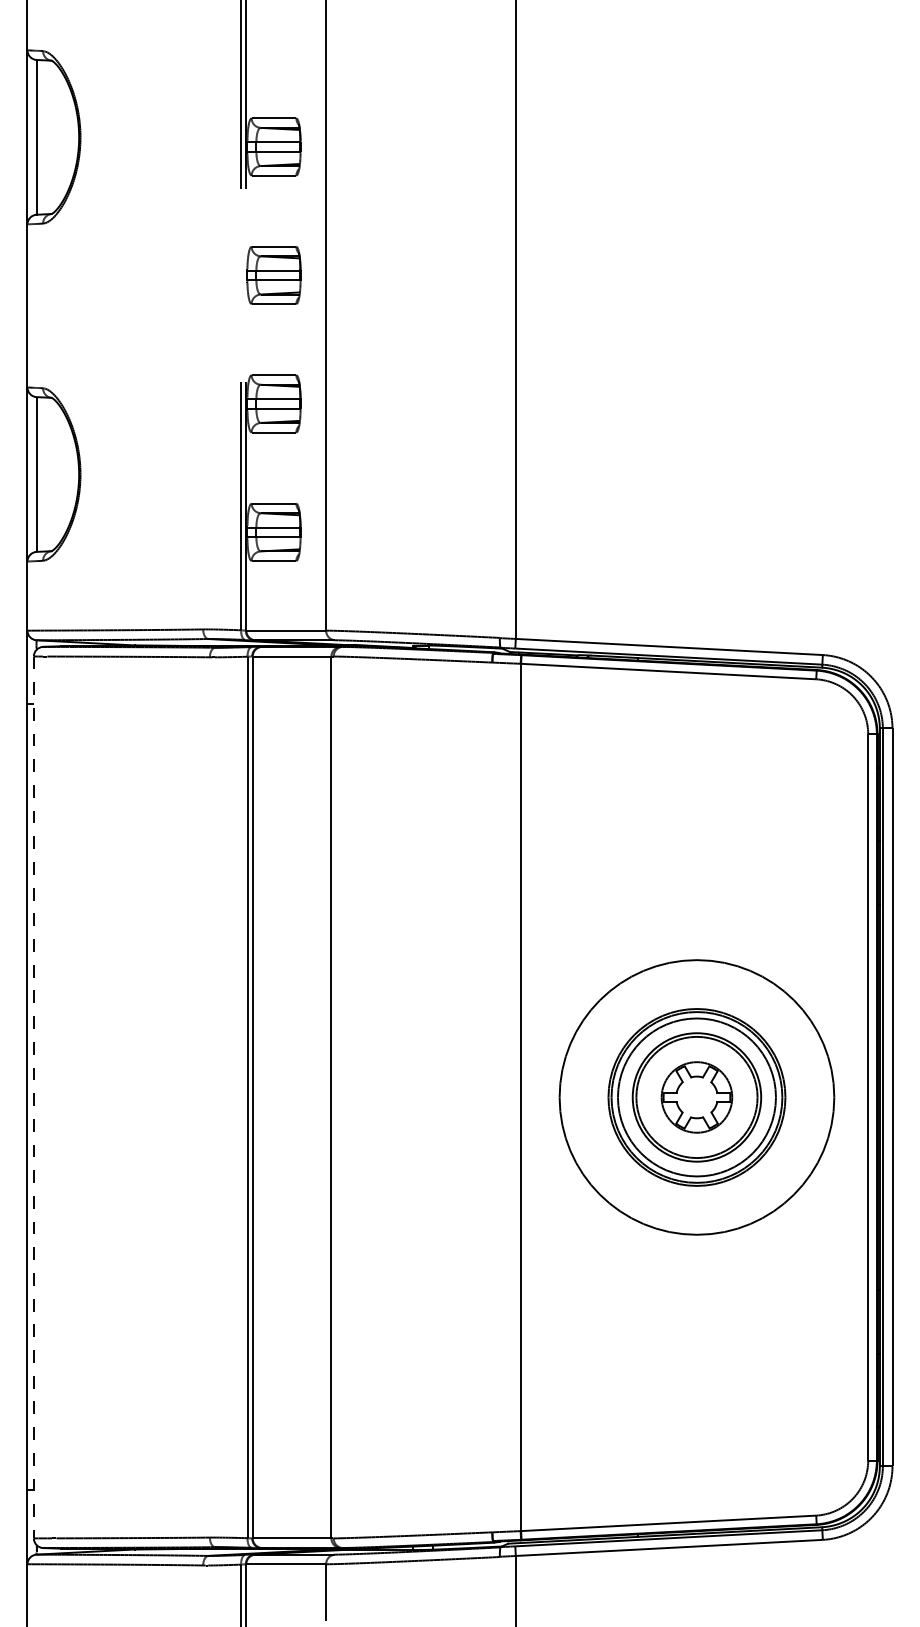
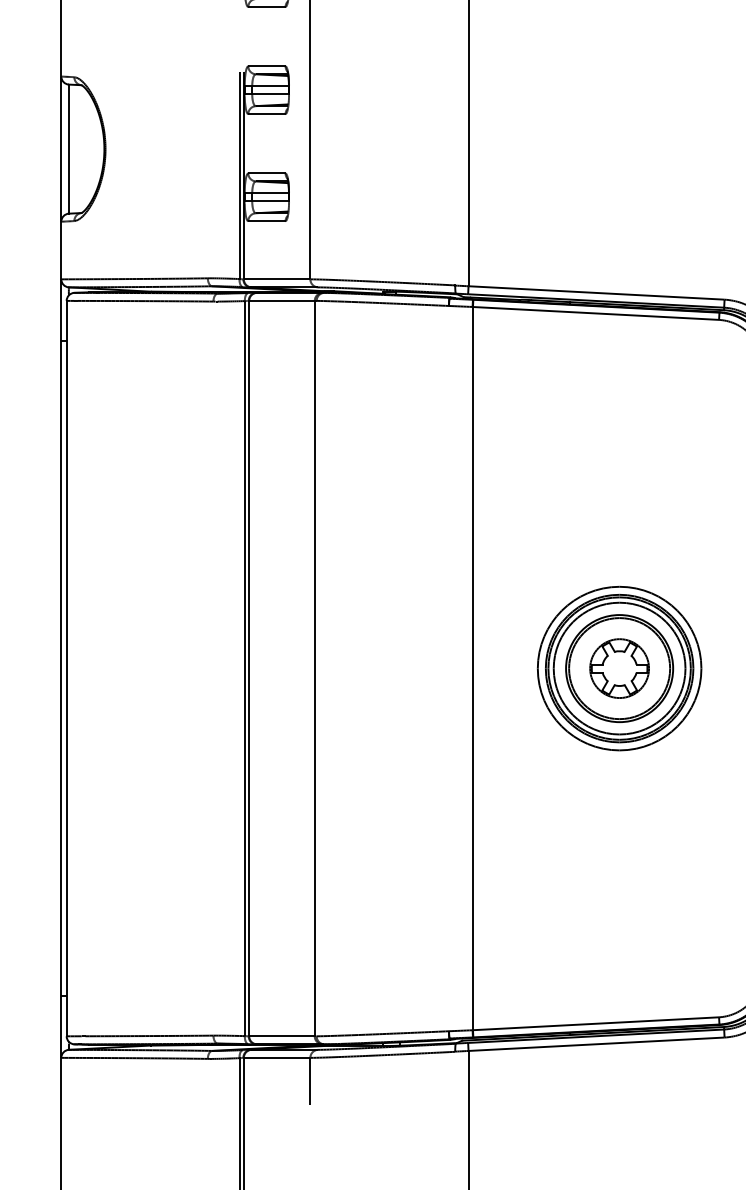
line: (33, 1097) -> (66, 668), dashed -> solid
circle: (696, 1097) -> (619, 668), size x0.71

